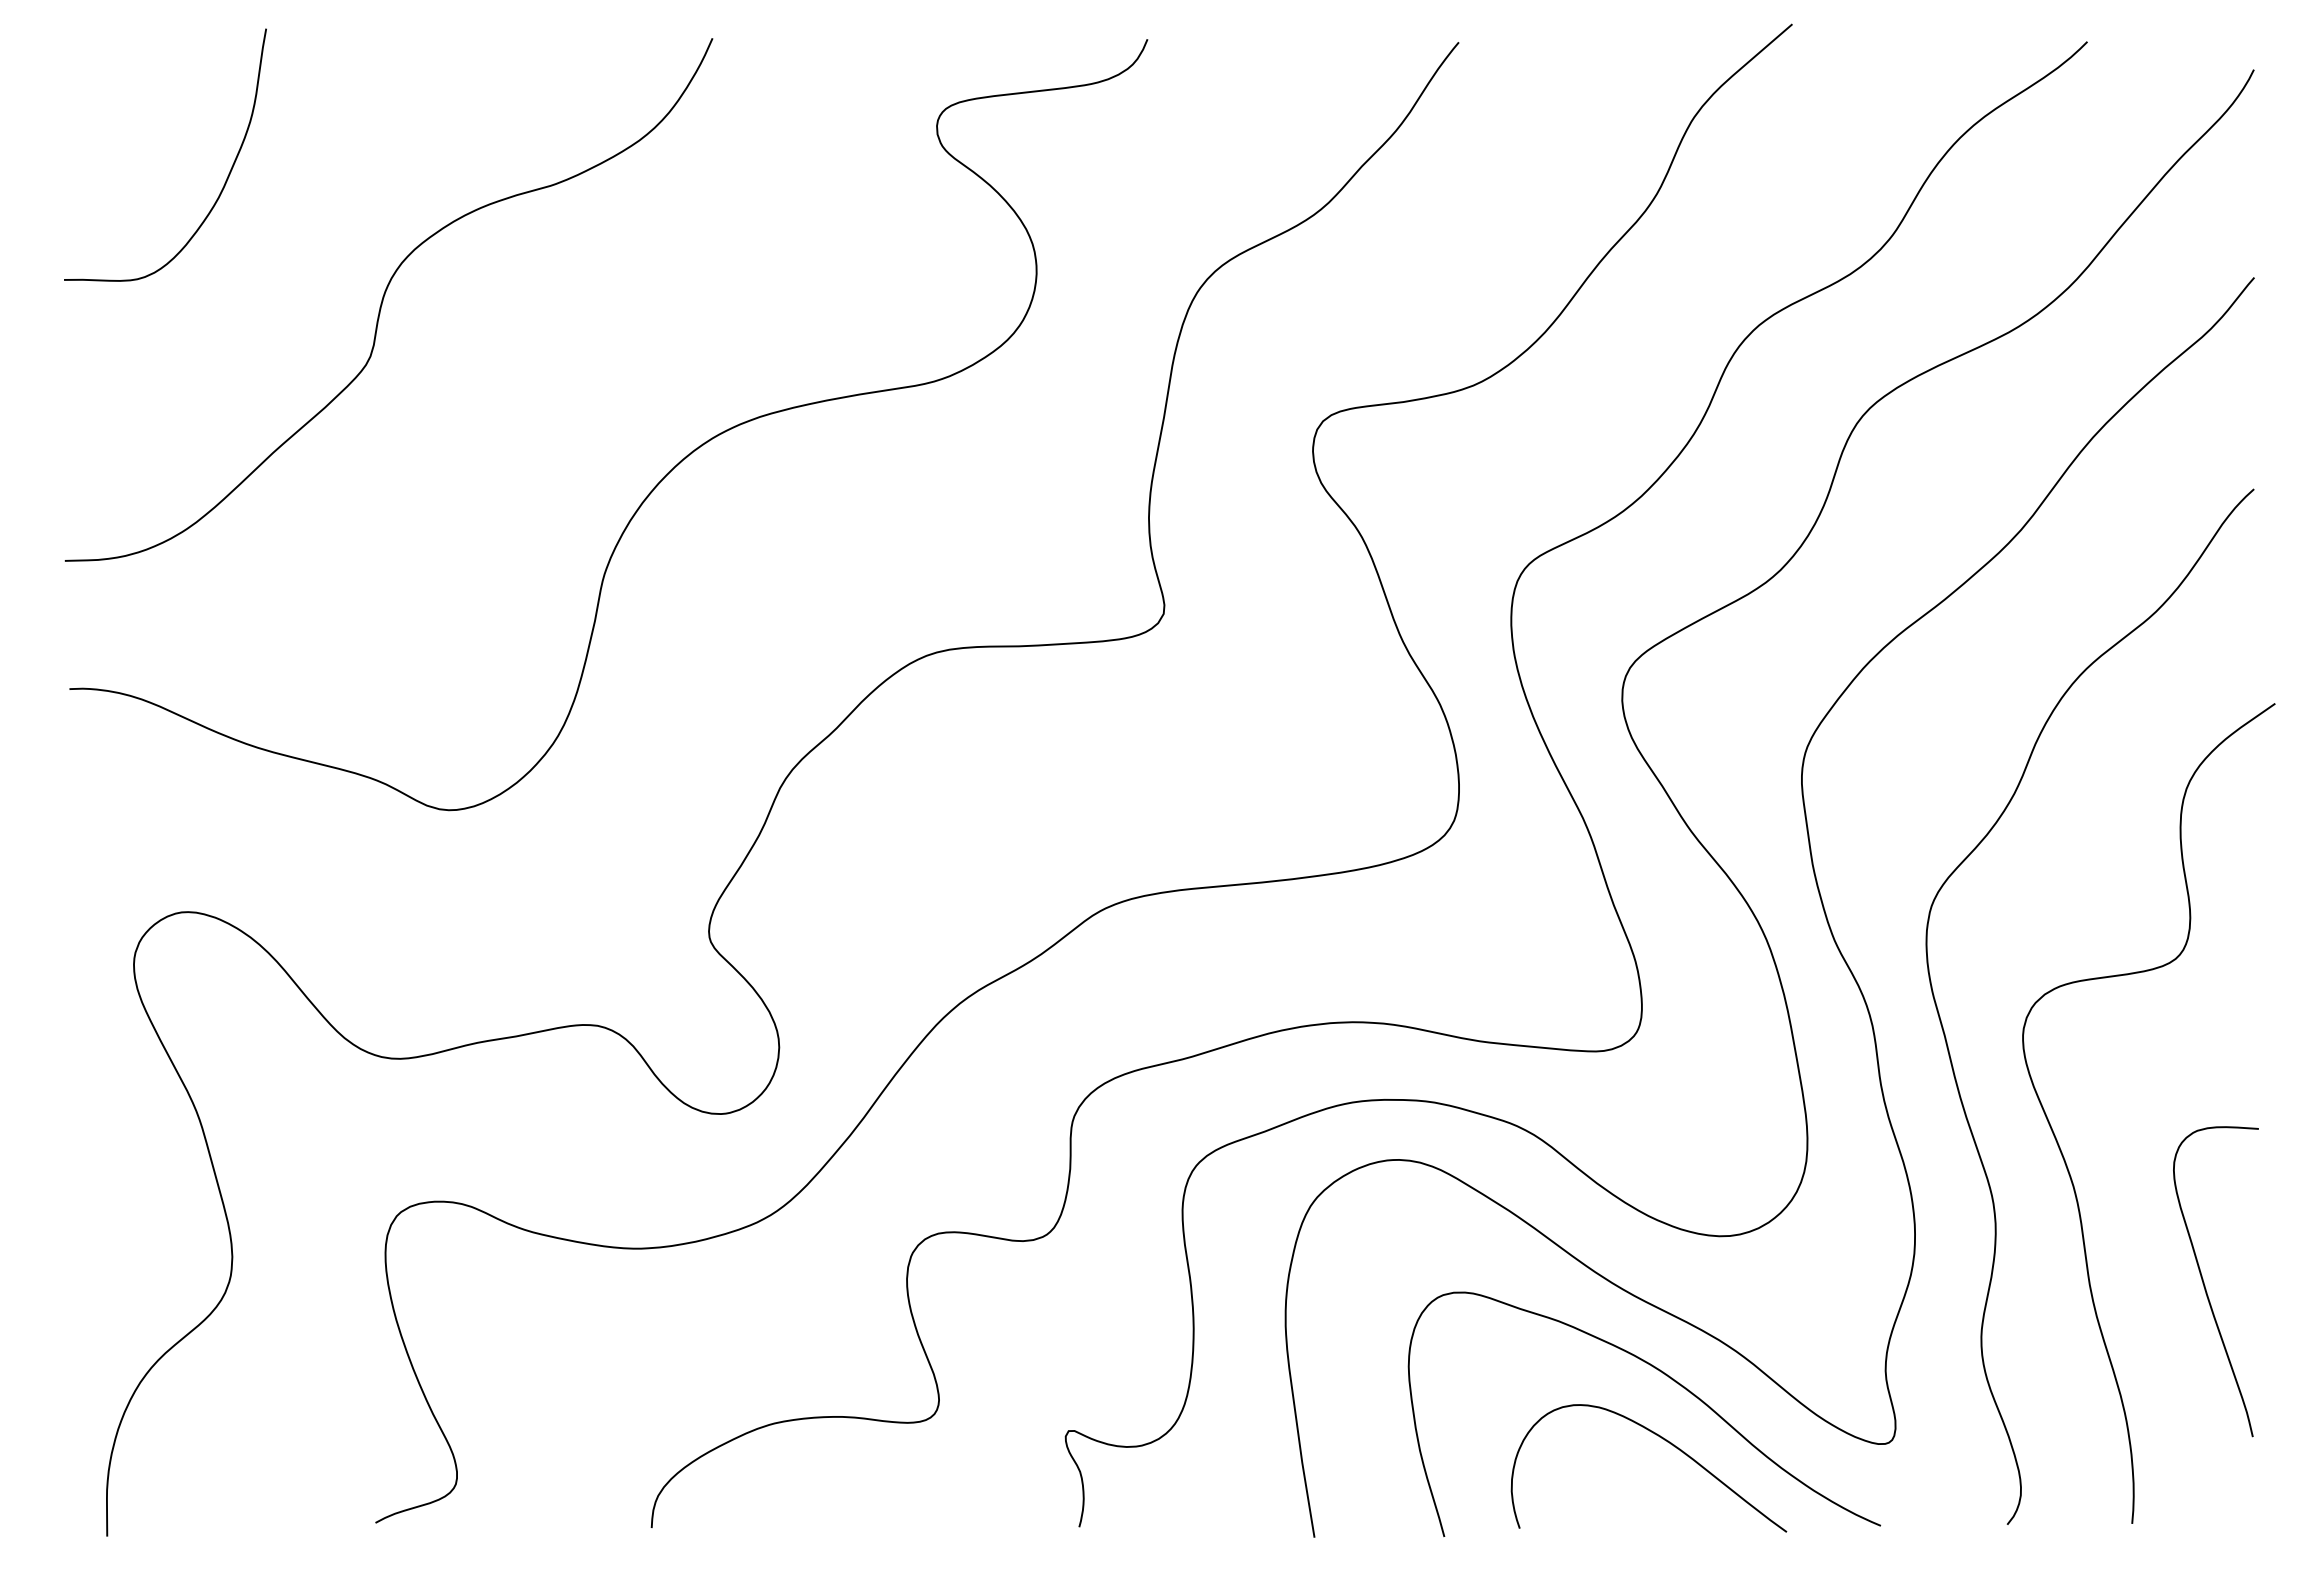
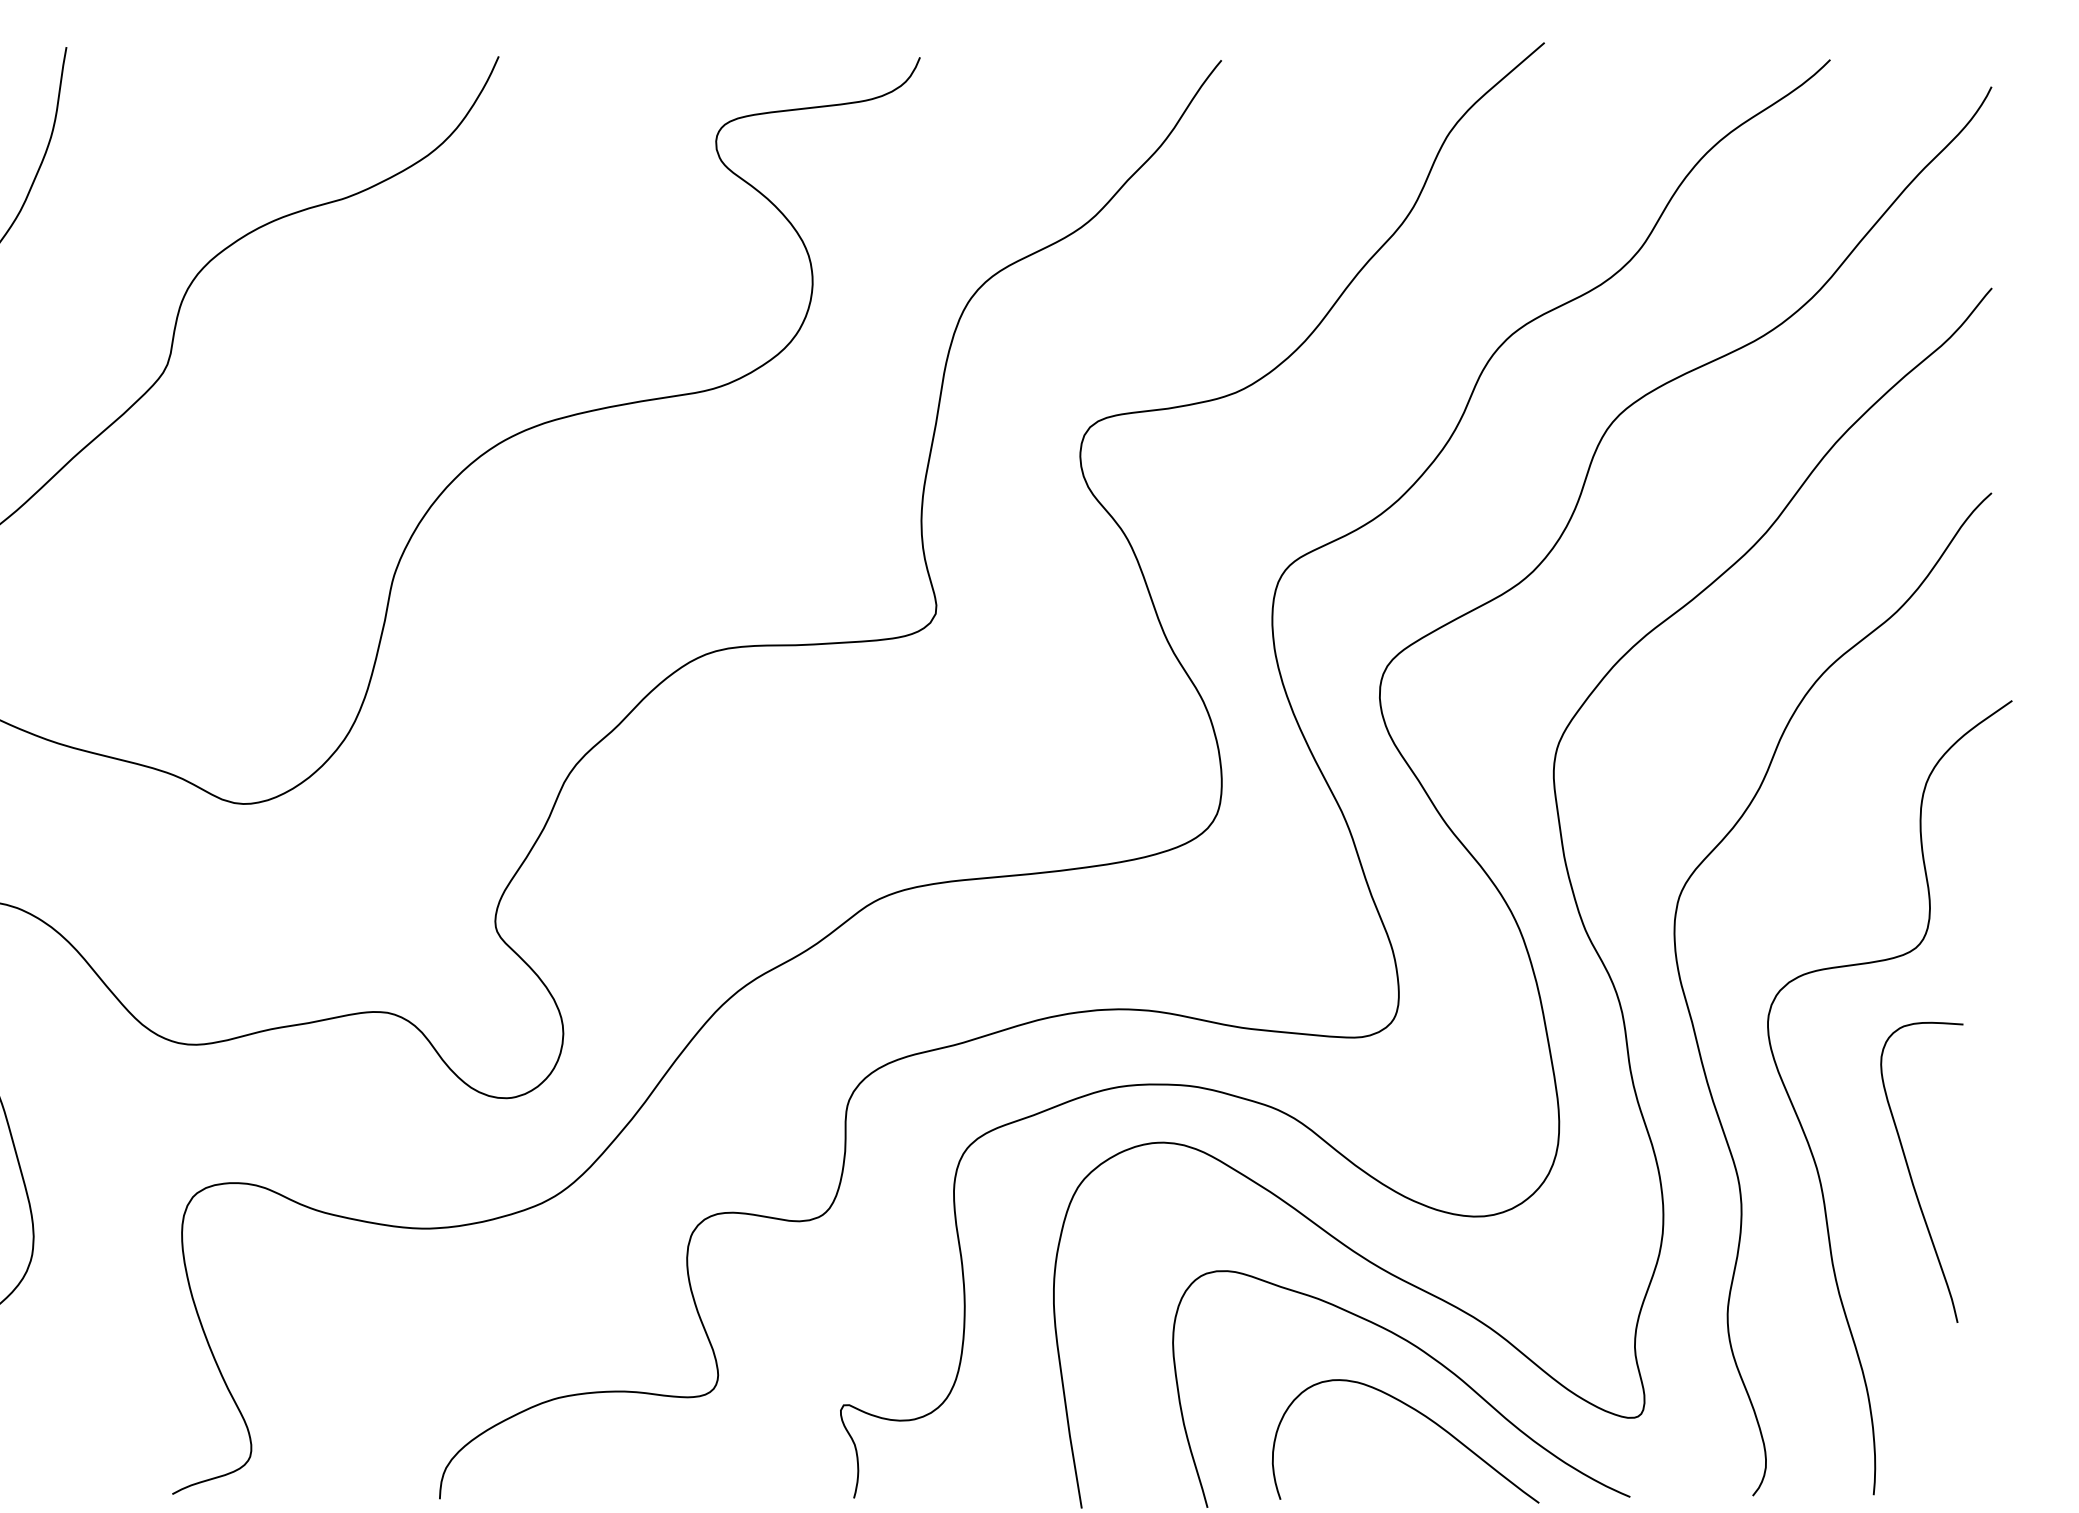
curve: (2205, 1285) -> (1911, 1176), moved

